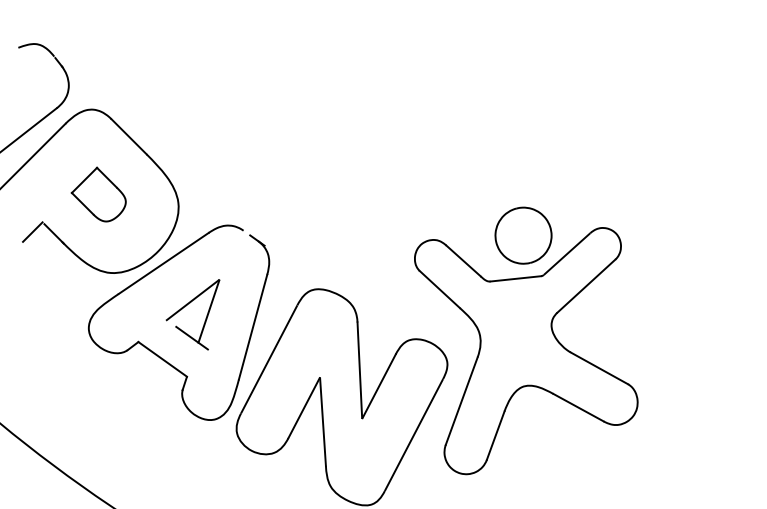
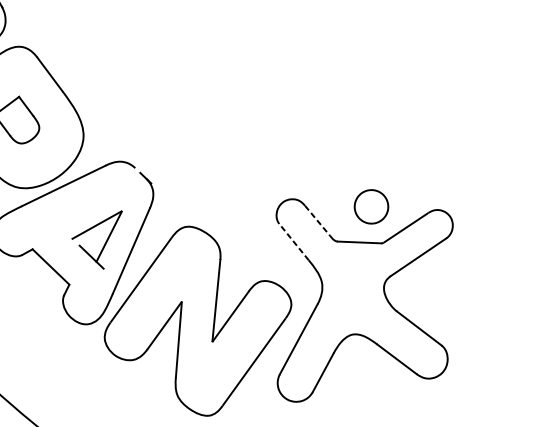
part: (523, 235) -> (371, 206), size x0.7
line: (463, 260) -> (317, 220), solid -> dashed
line: (439, 289) -> (293, 242), solid -> dashed
part: (186, 306) -> (90, 229), moved

